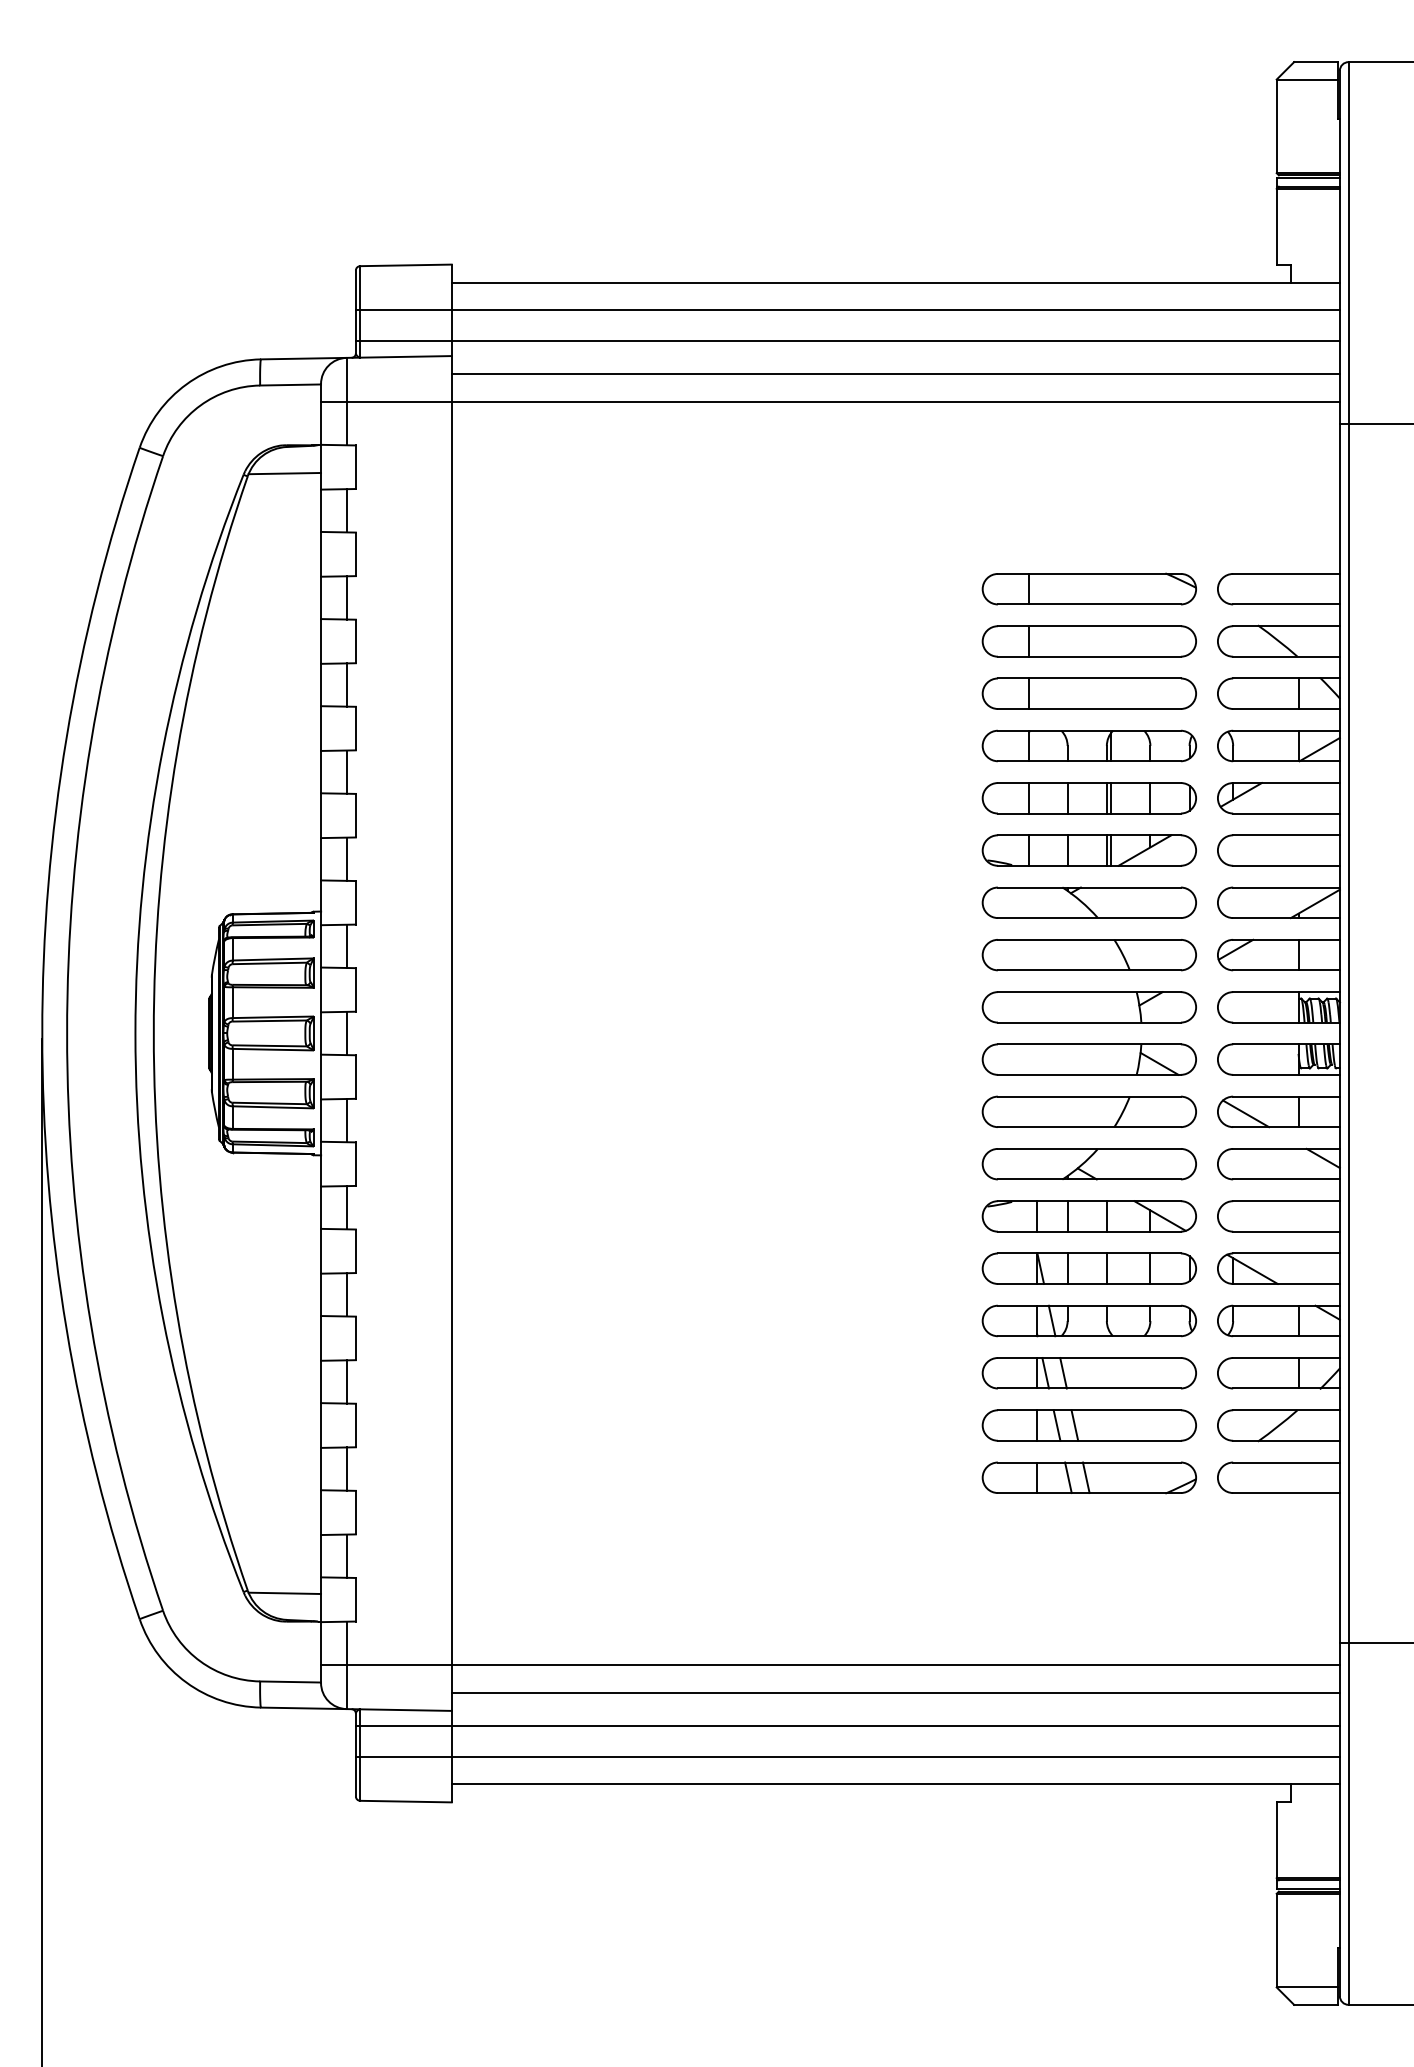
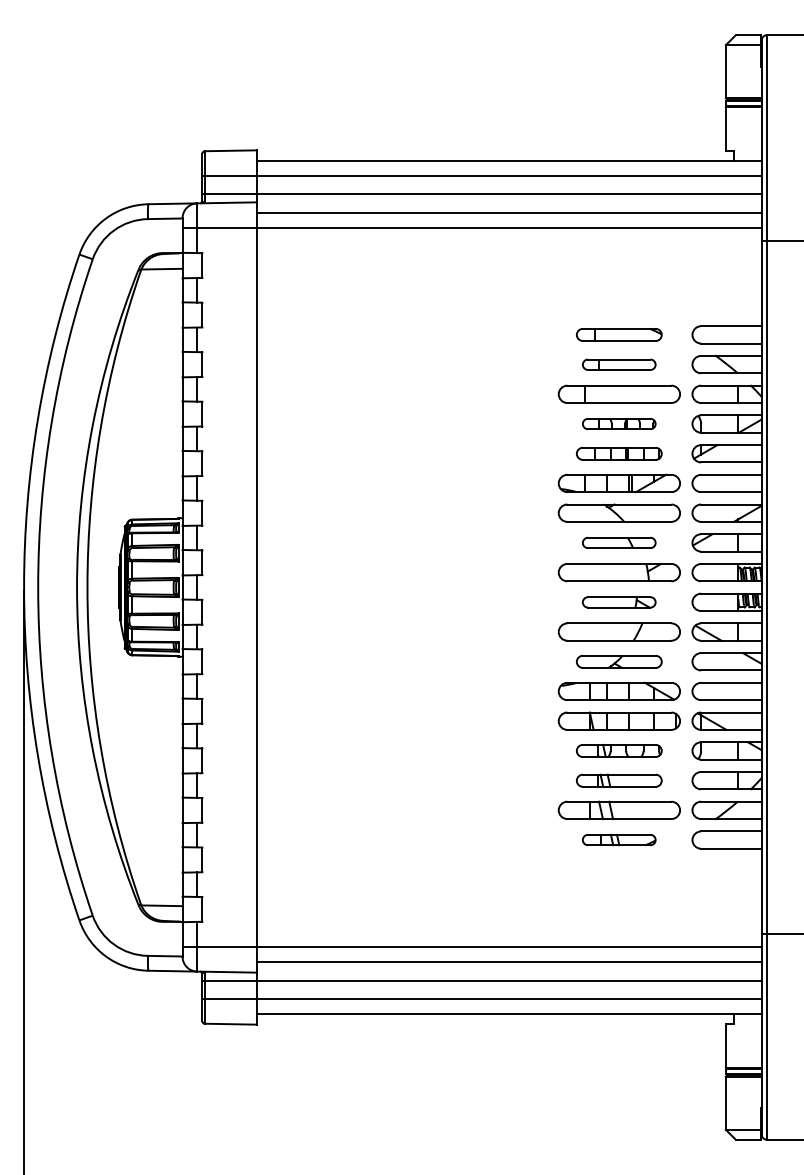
part: (1087, 588) -> (618, 334), size x0.7
part: (1087, 641) -> (618, 364), size x0.6
part: (1087, 745) -> (618, 423), size x0.6
part: (1087, 797) -> (618, 453), size x0.7
part: (1087, 954) -> (618, 542), size x0.6
part: (1087, 1059) -> (618, 602), size x0.6
part: (1087, 1163) -> (618, 661), size x0.7
part: (1087, 1320) -> (618, 750), size x0.7
part: (1087, 1372) -> (618, 780), size x0.7
part: (1087, 1476) -> (618, 839), size x0.6

